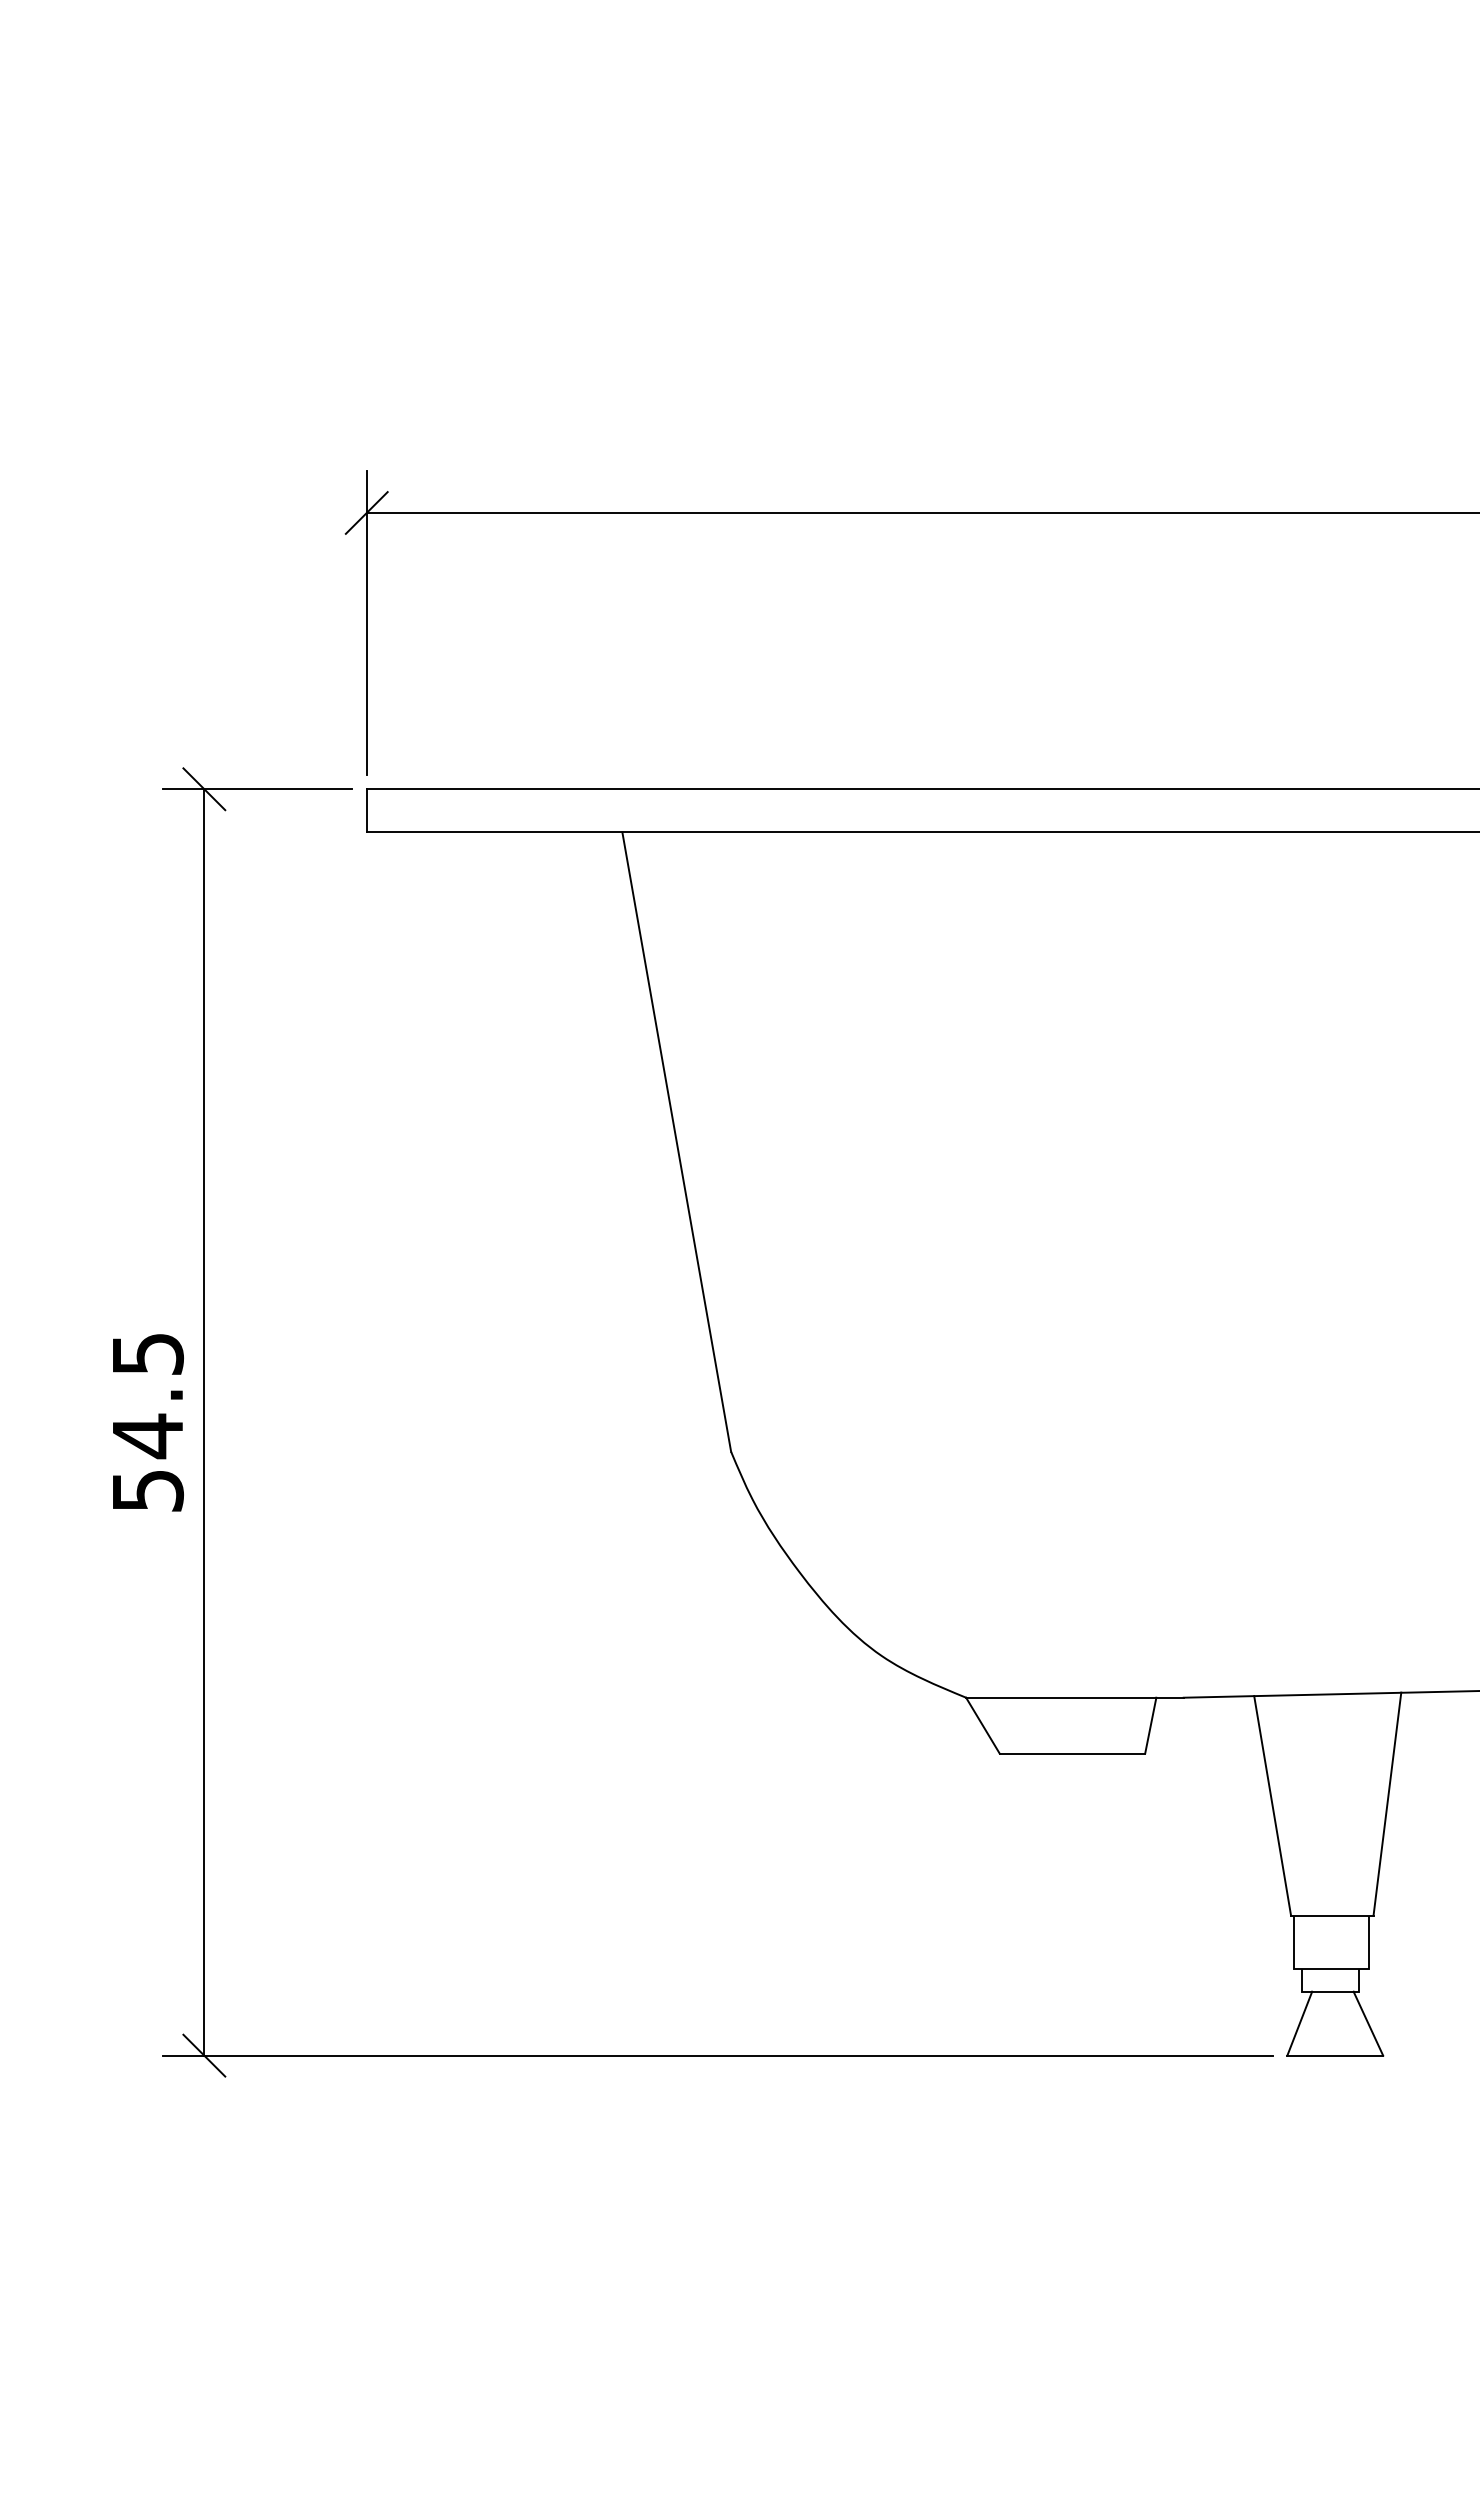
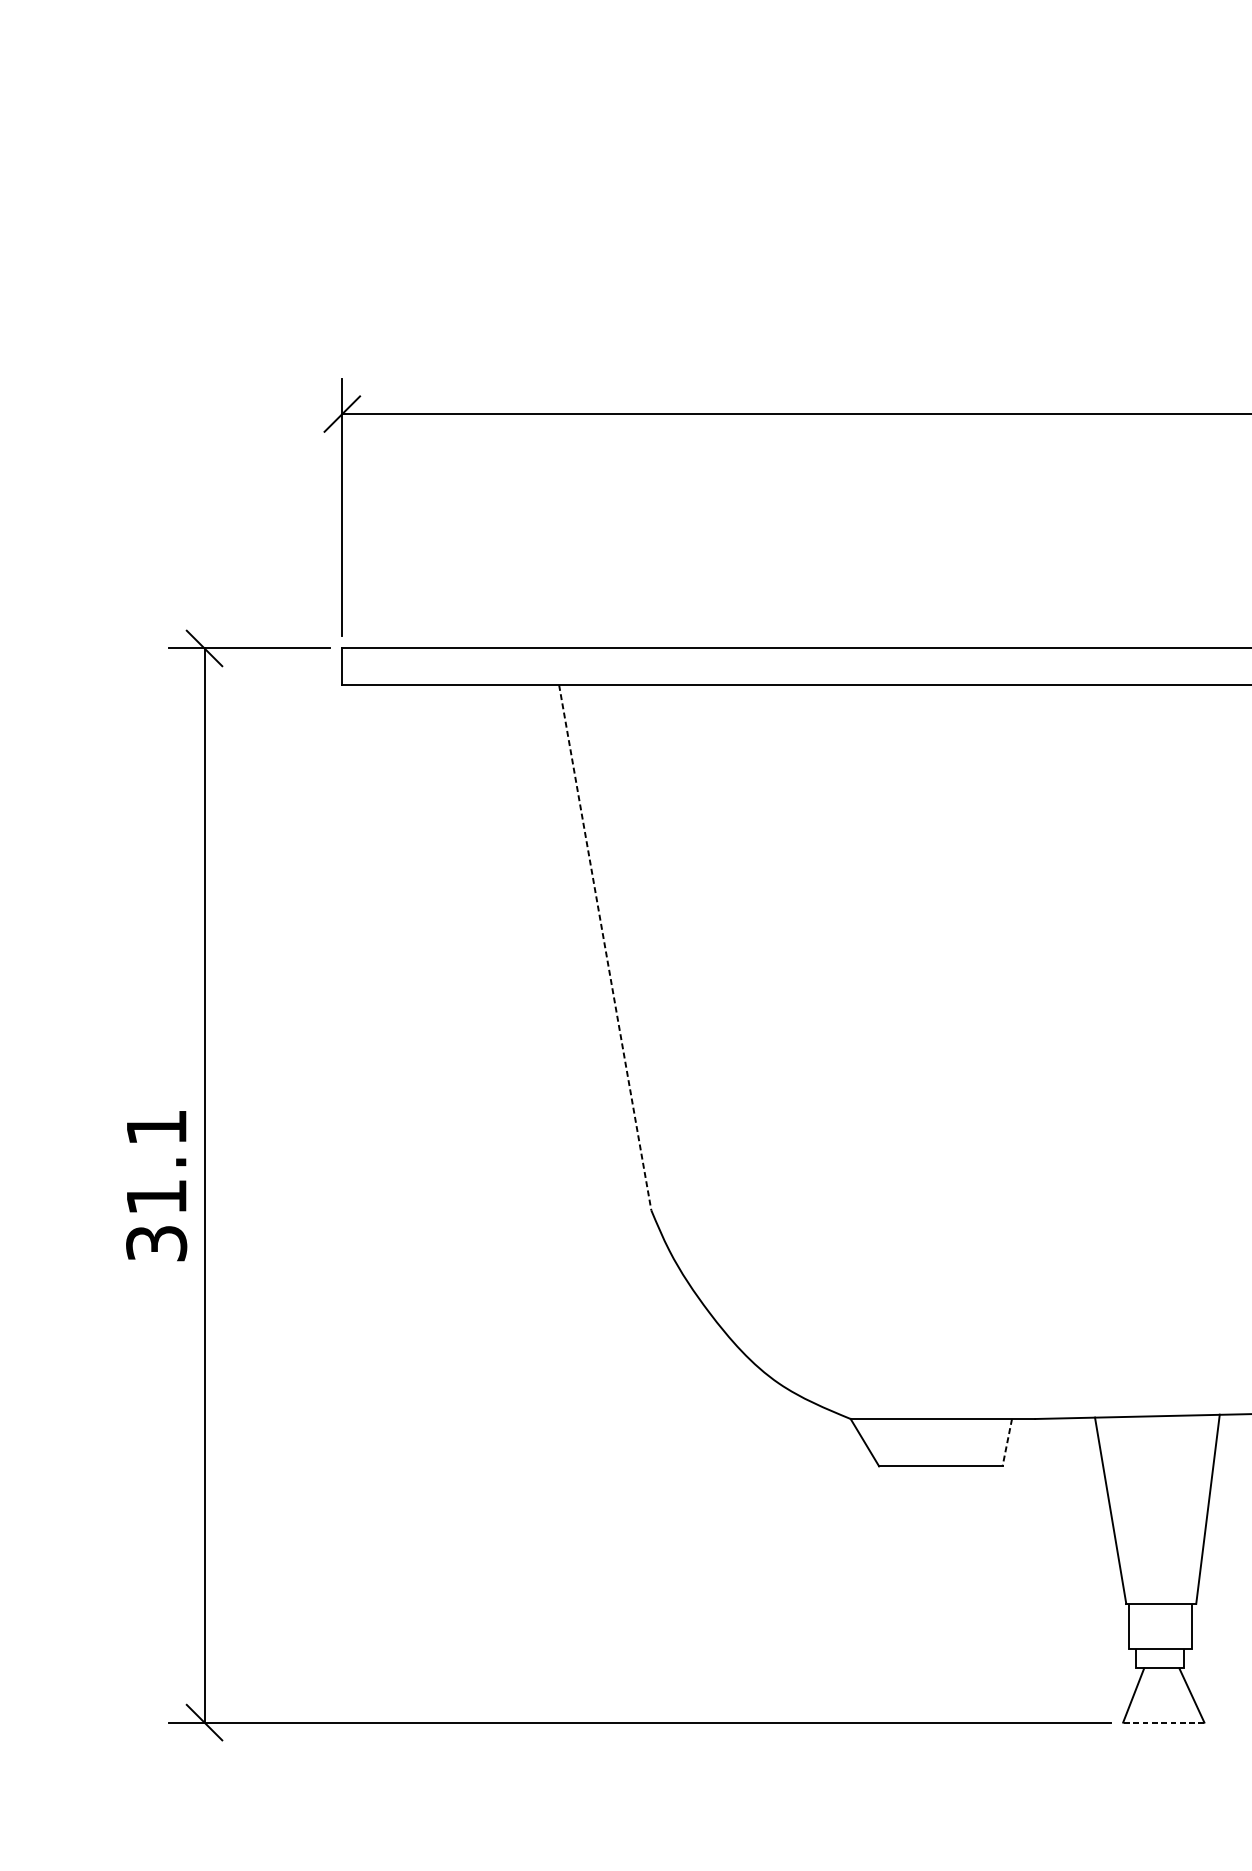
line: (676, 1142) -> (605, 948), solid -> dashed
text: (147, 1422) -> (156, 1185), 54.5 -> 31.1
line: (1150, 1726) -> (1007, 1443), solid -> dashed
line: (1335, 2055) -> (1163, 1722), solid -> dashed

